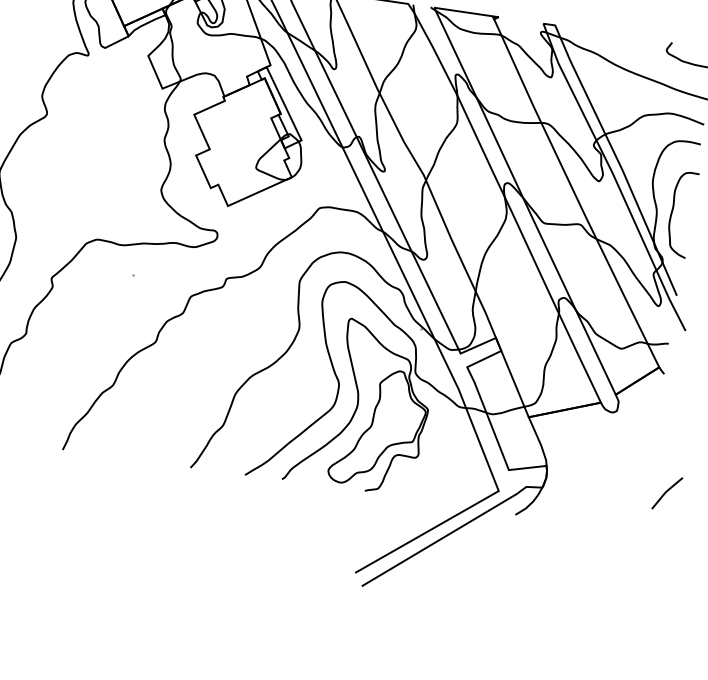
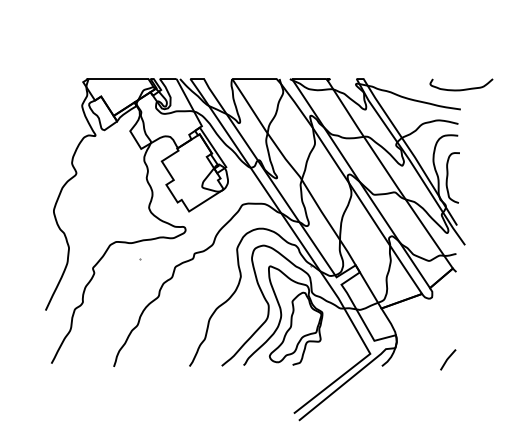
line: (667, 492) -> (448, 359), moved

